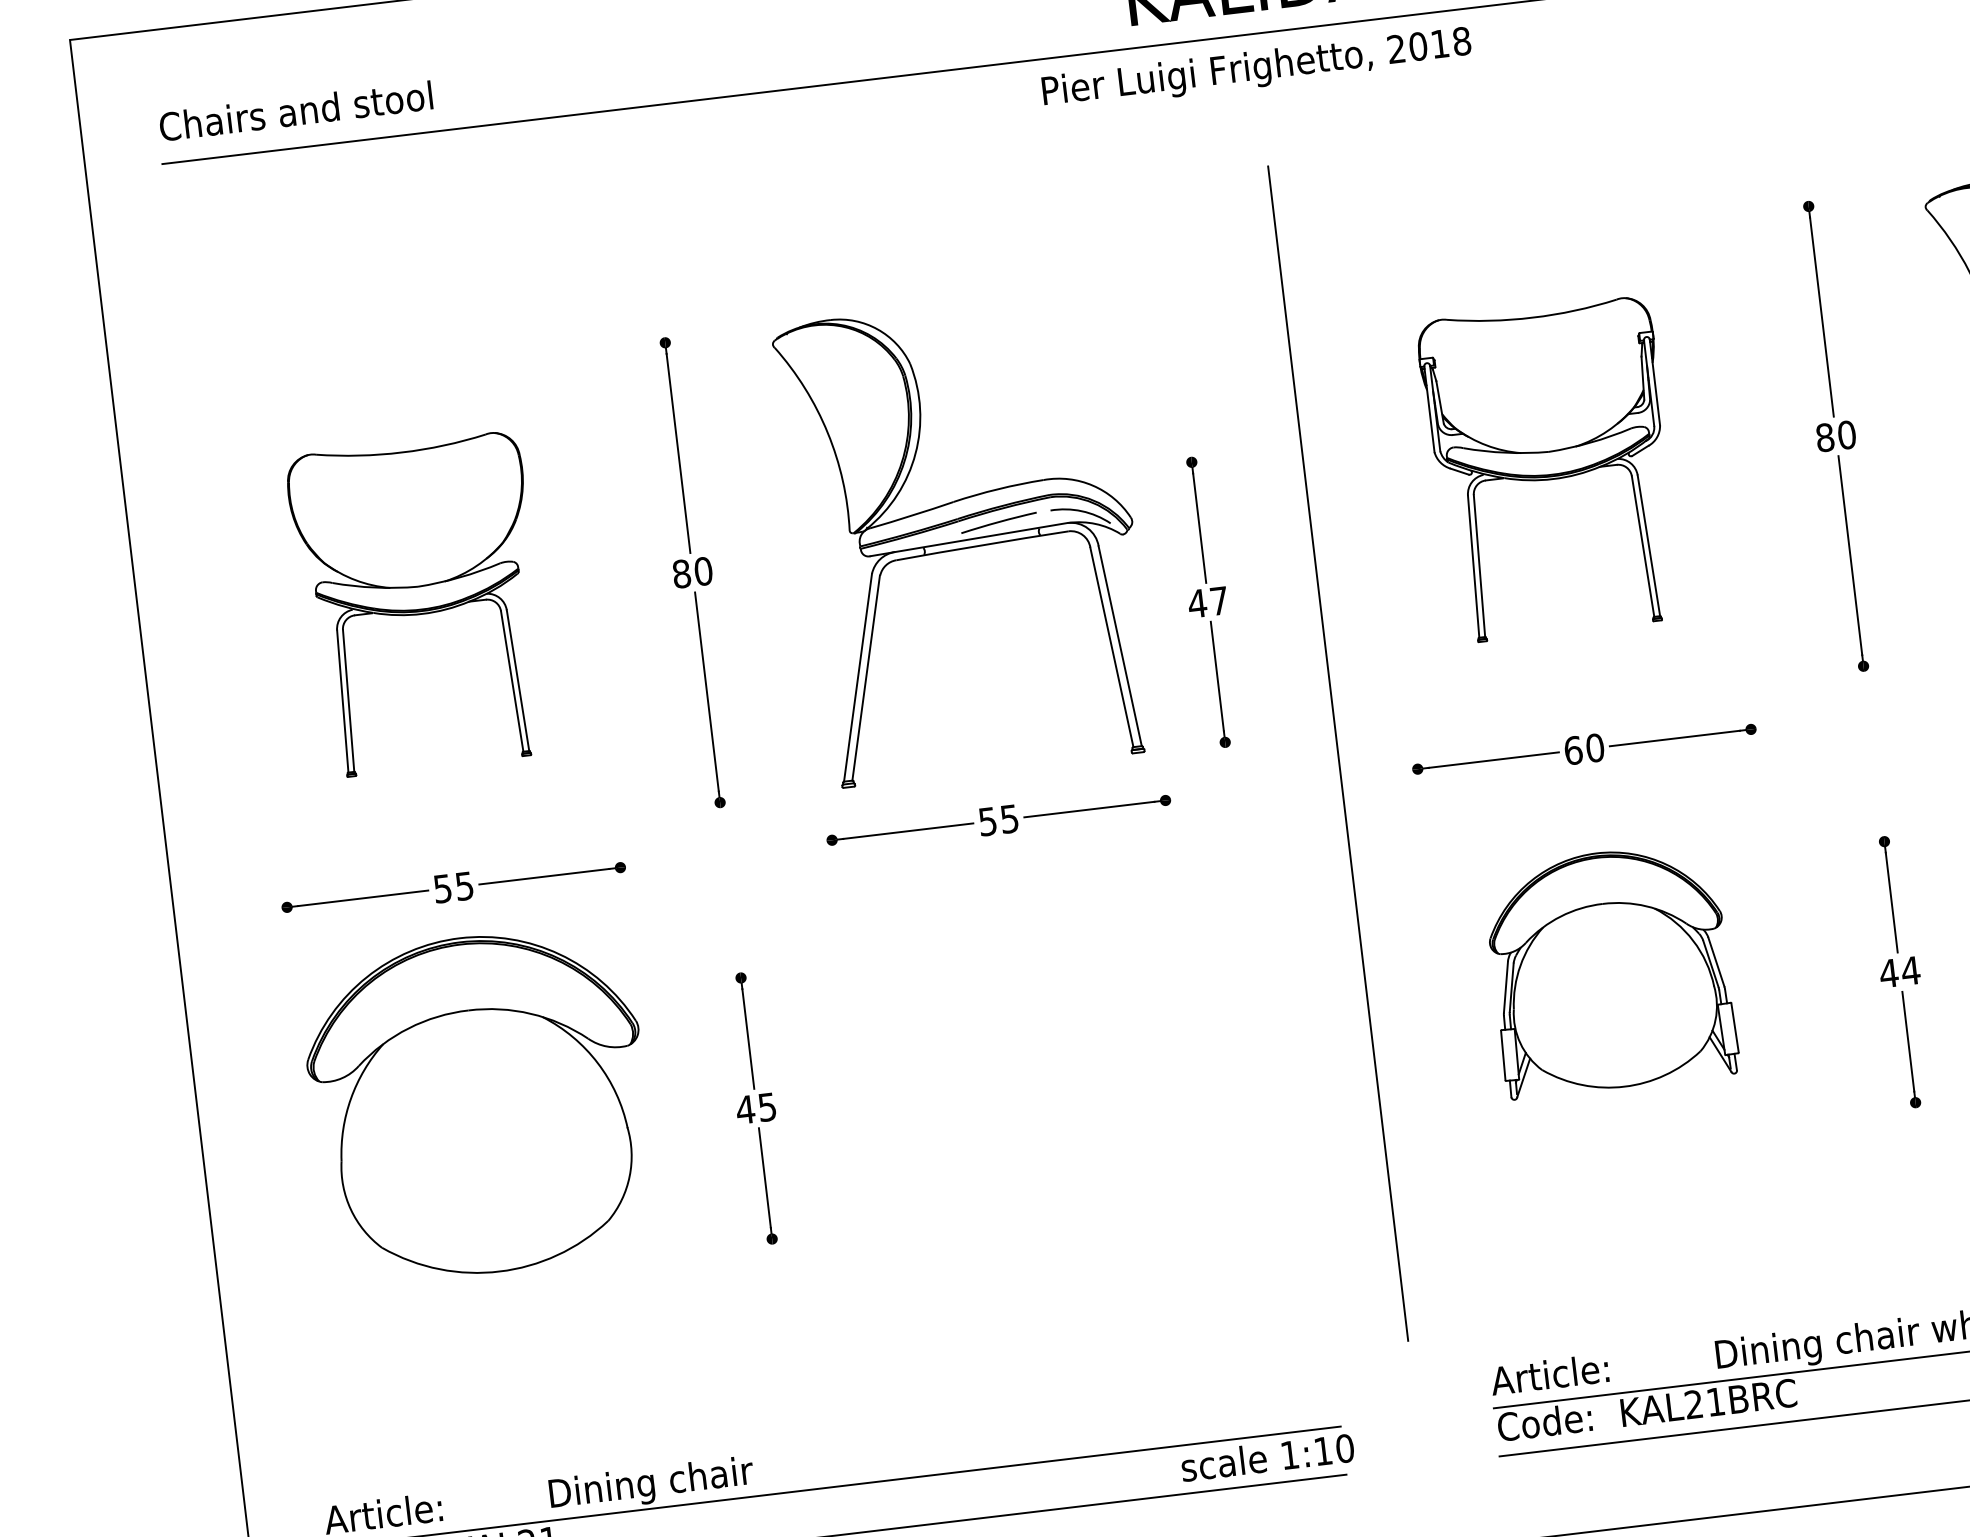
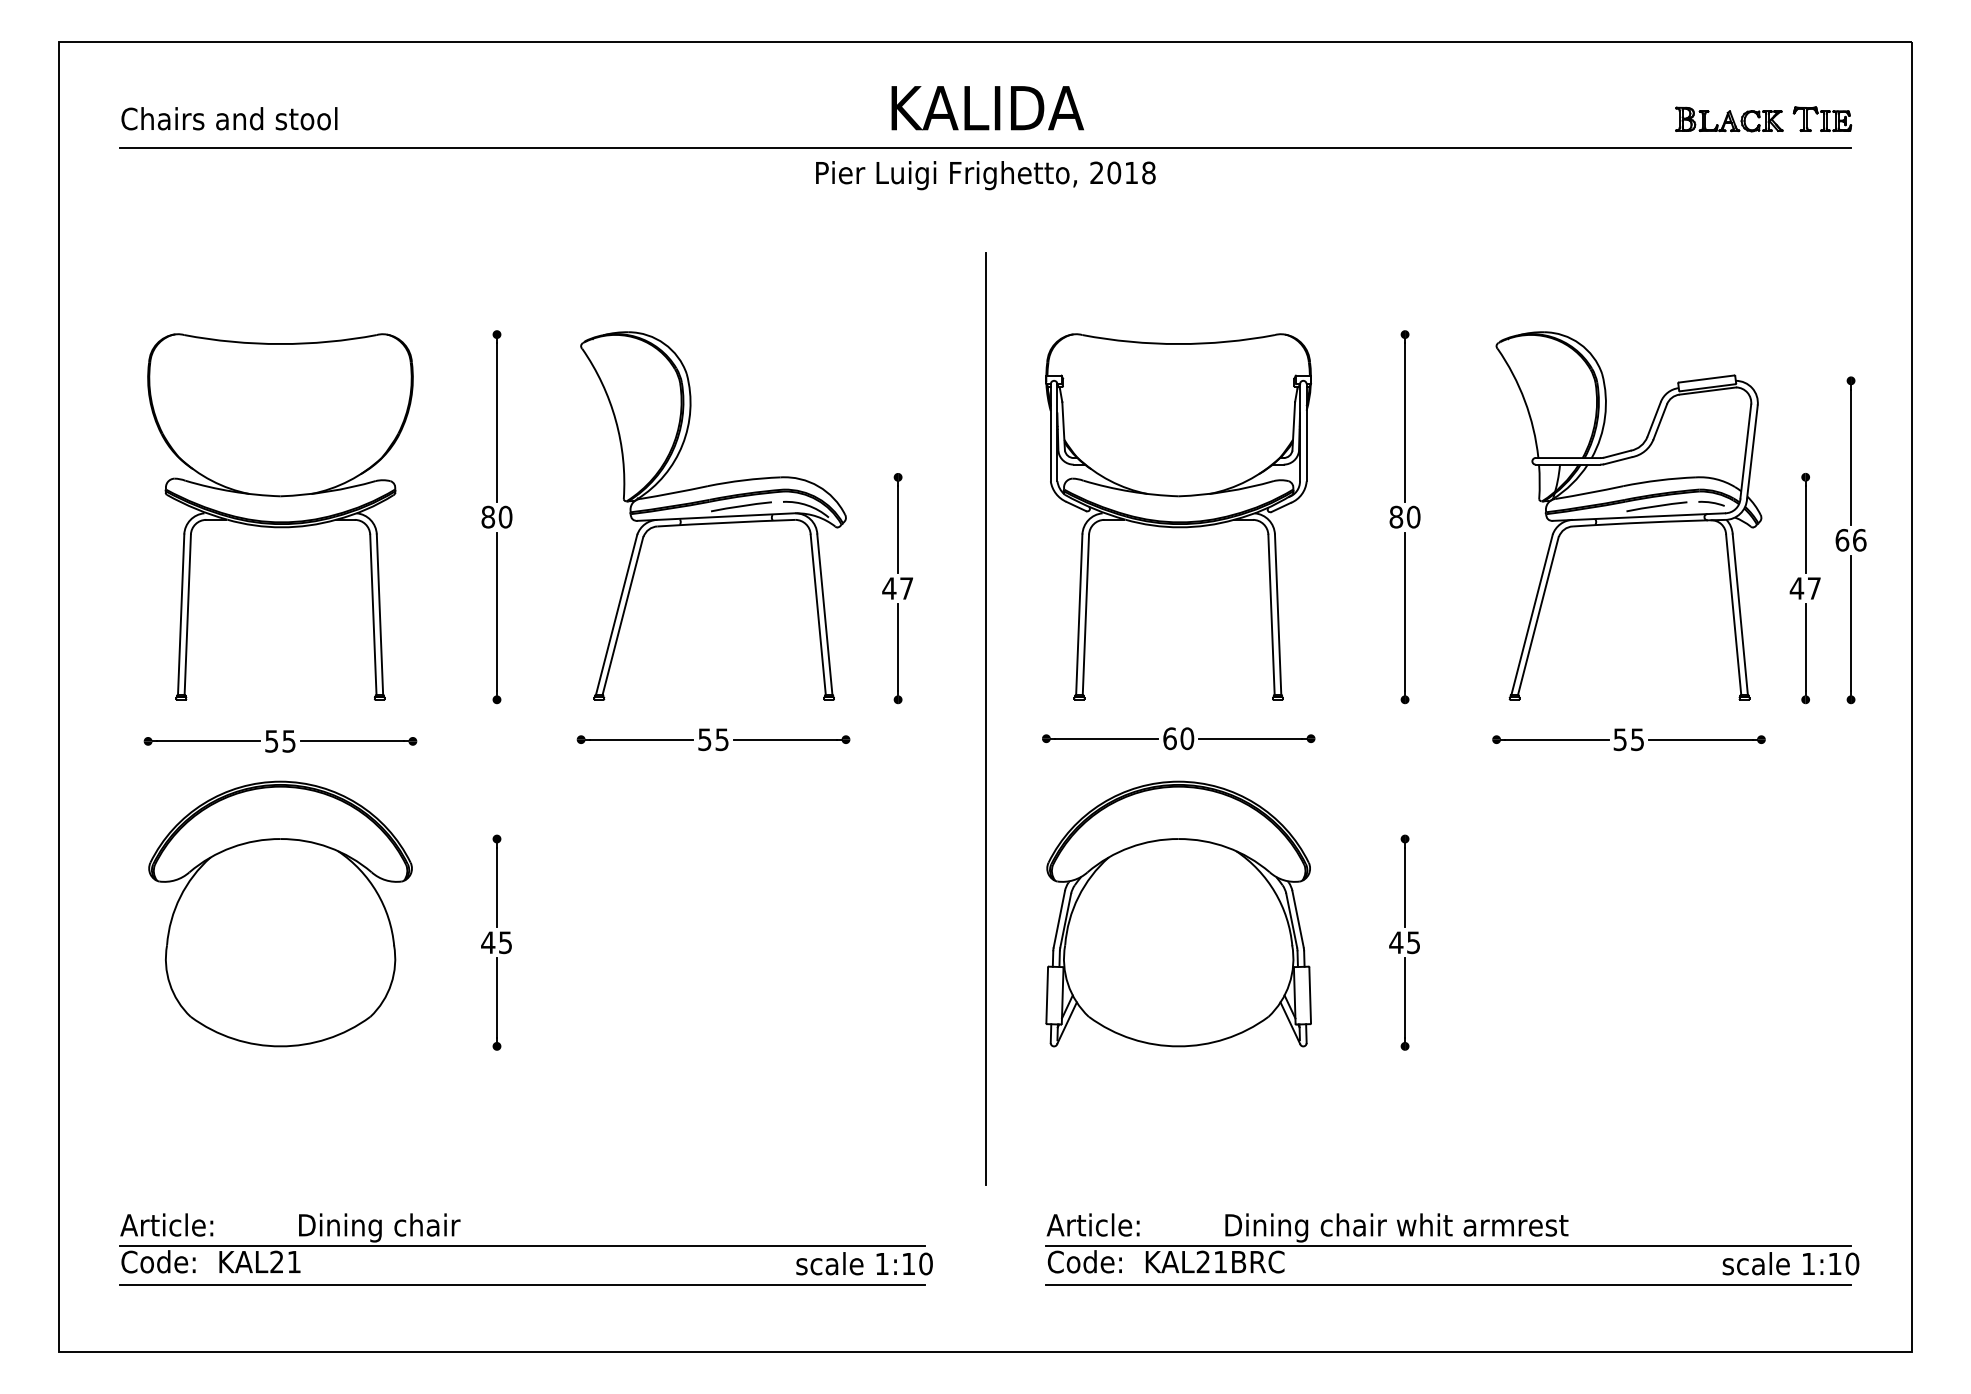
part: (1550, 469) -> (1178, 516), size x1.43
part: (420, 604) -> (280, 516), size x1.43
part: (1610, 969) -> (1178, 913), size x1.43
text: (1910, 970) -> (1413, 942), 44 -> 45

